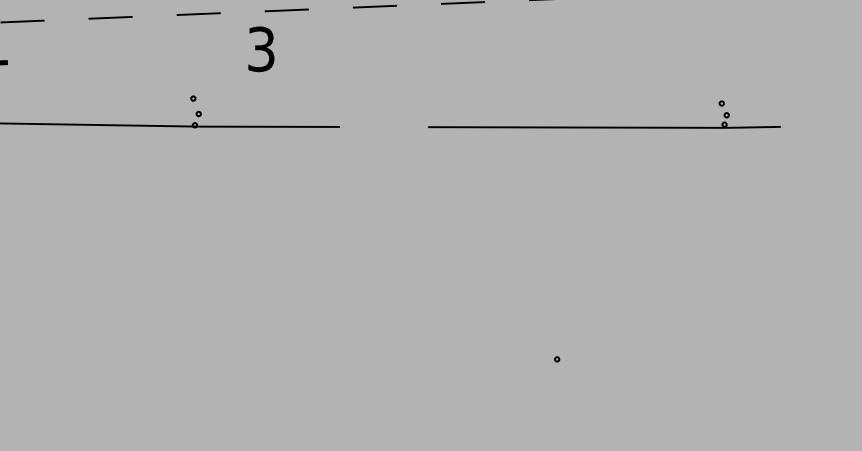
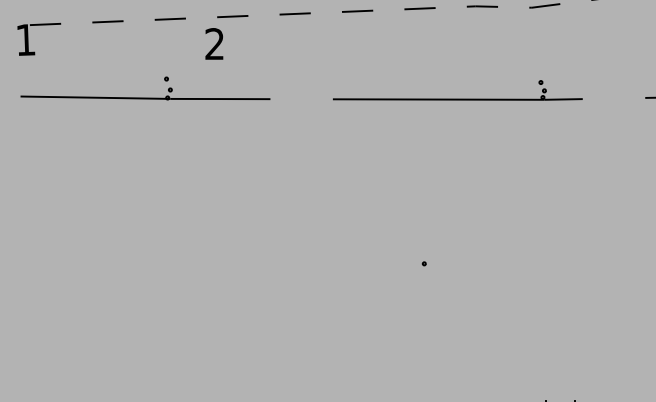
text: (261, 49) -> (214, 44), 3 -> 2

